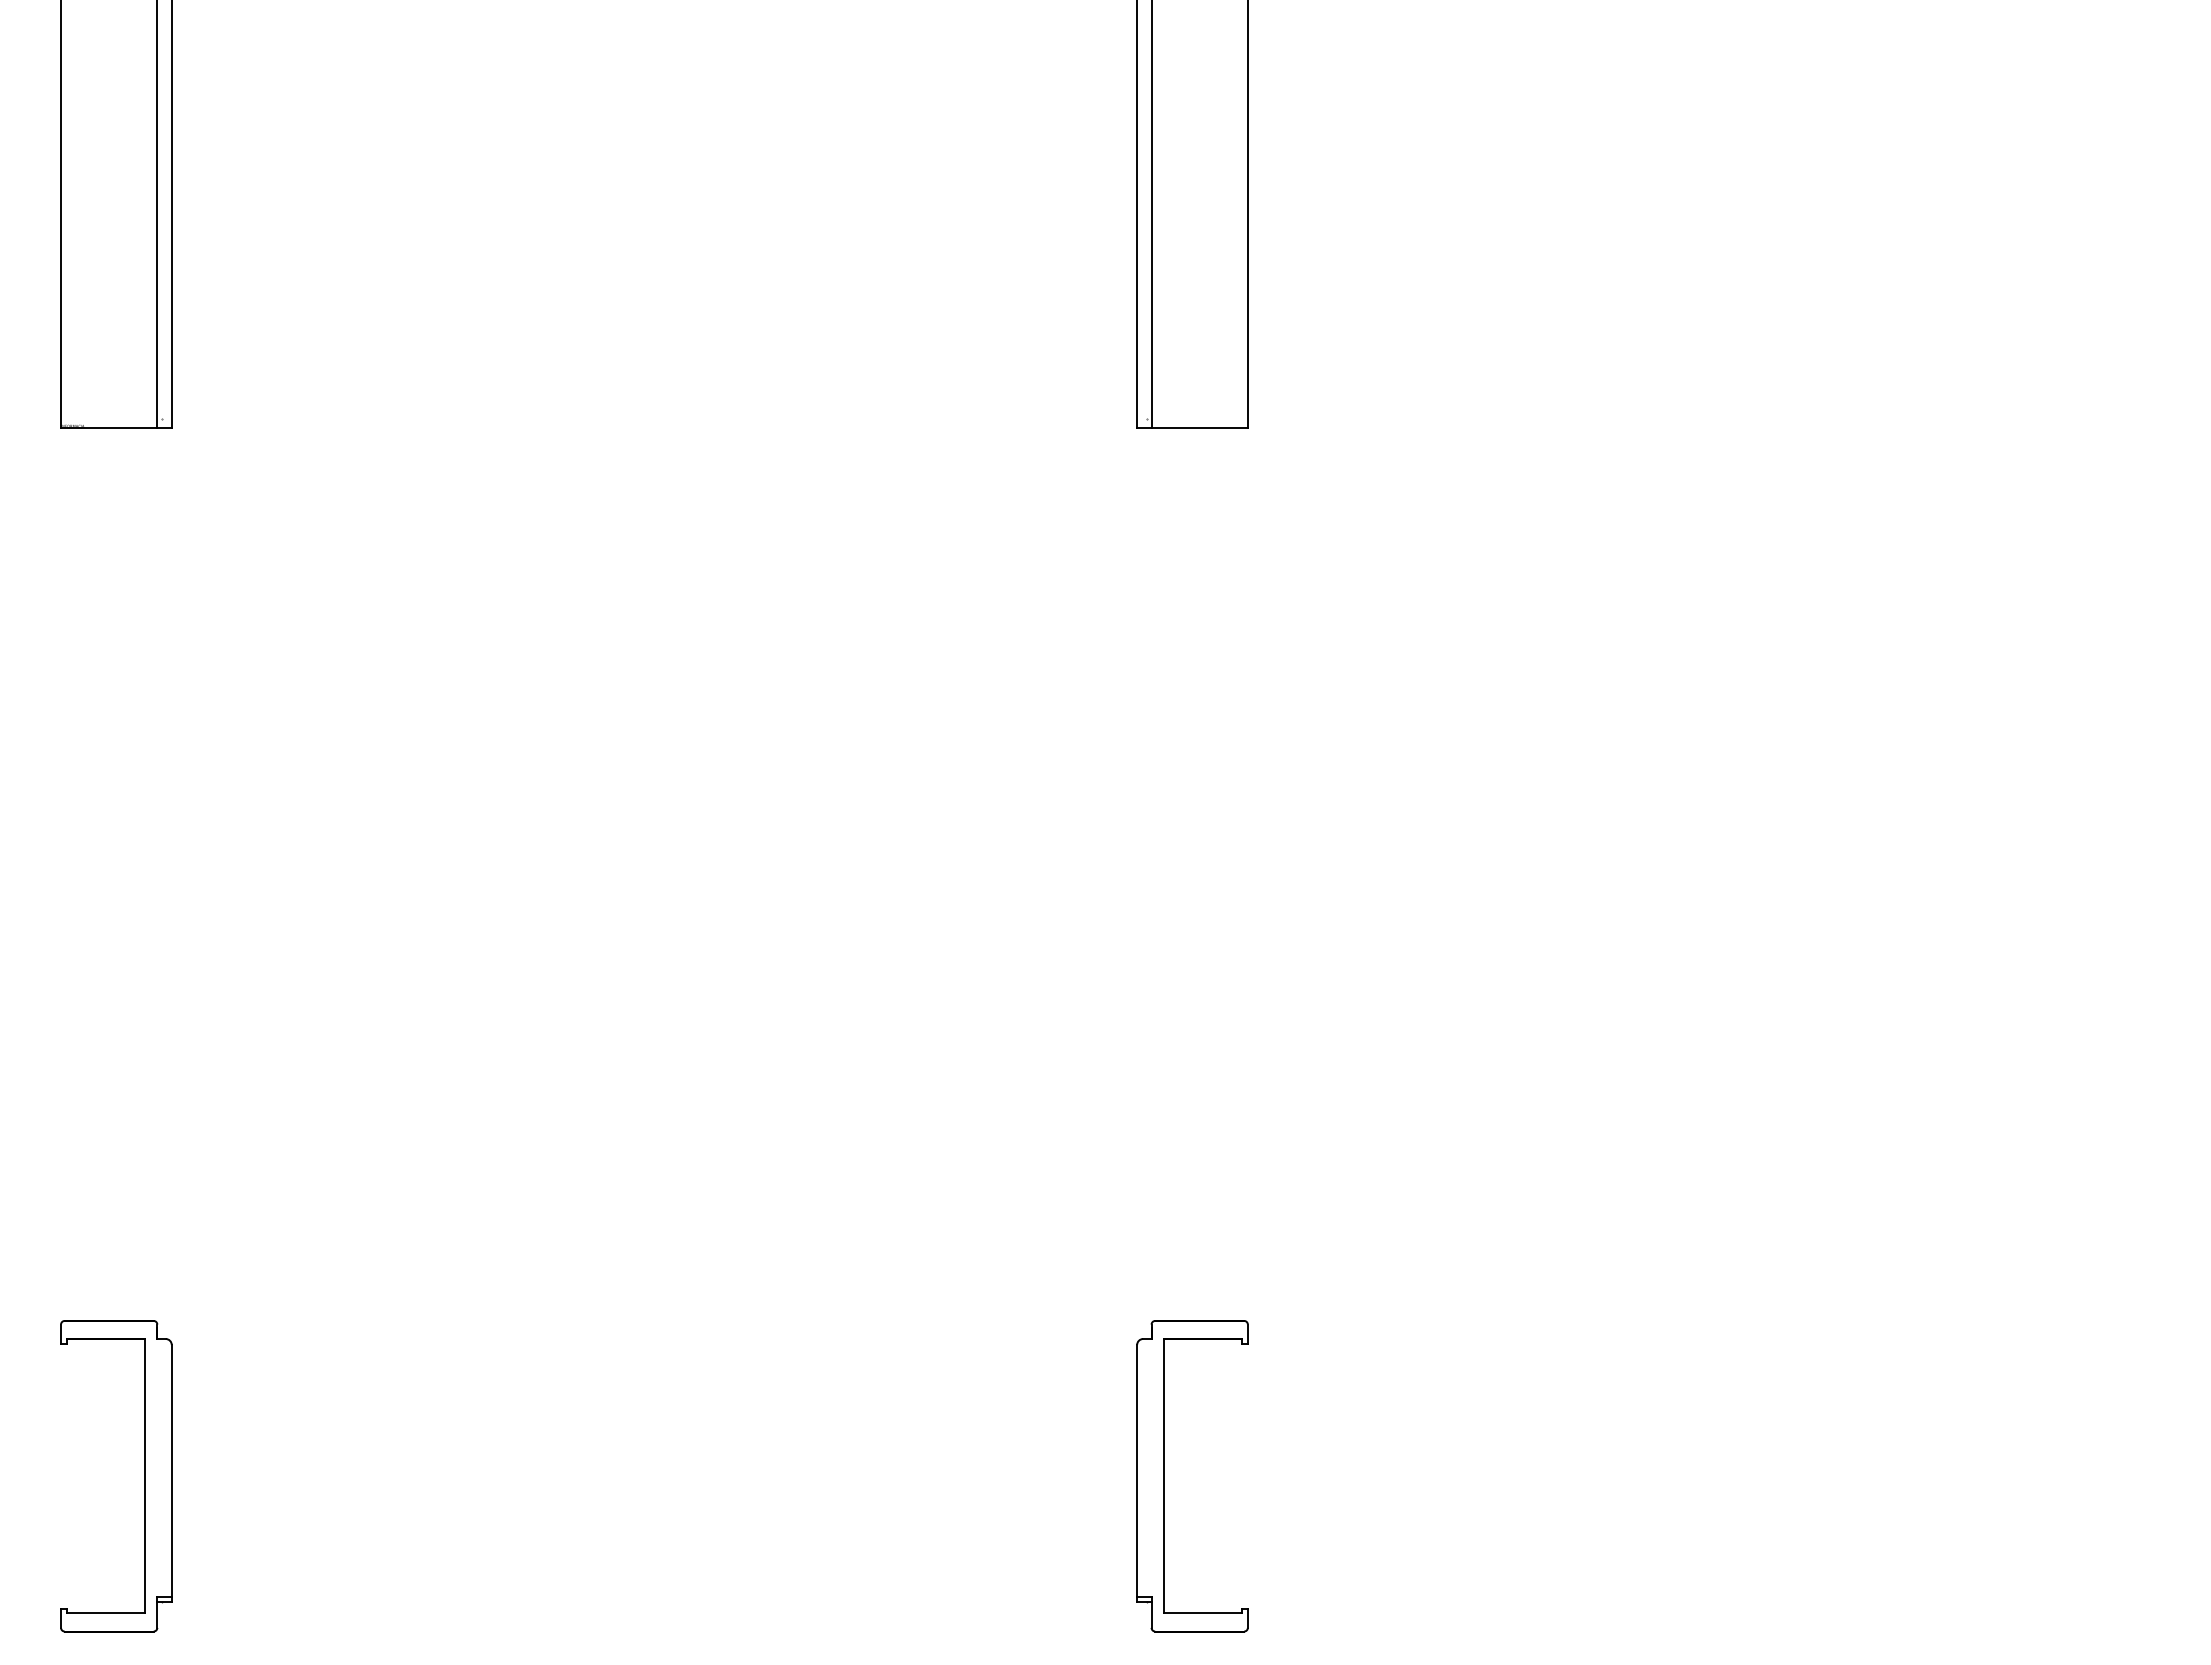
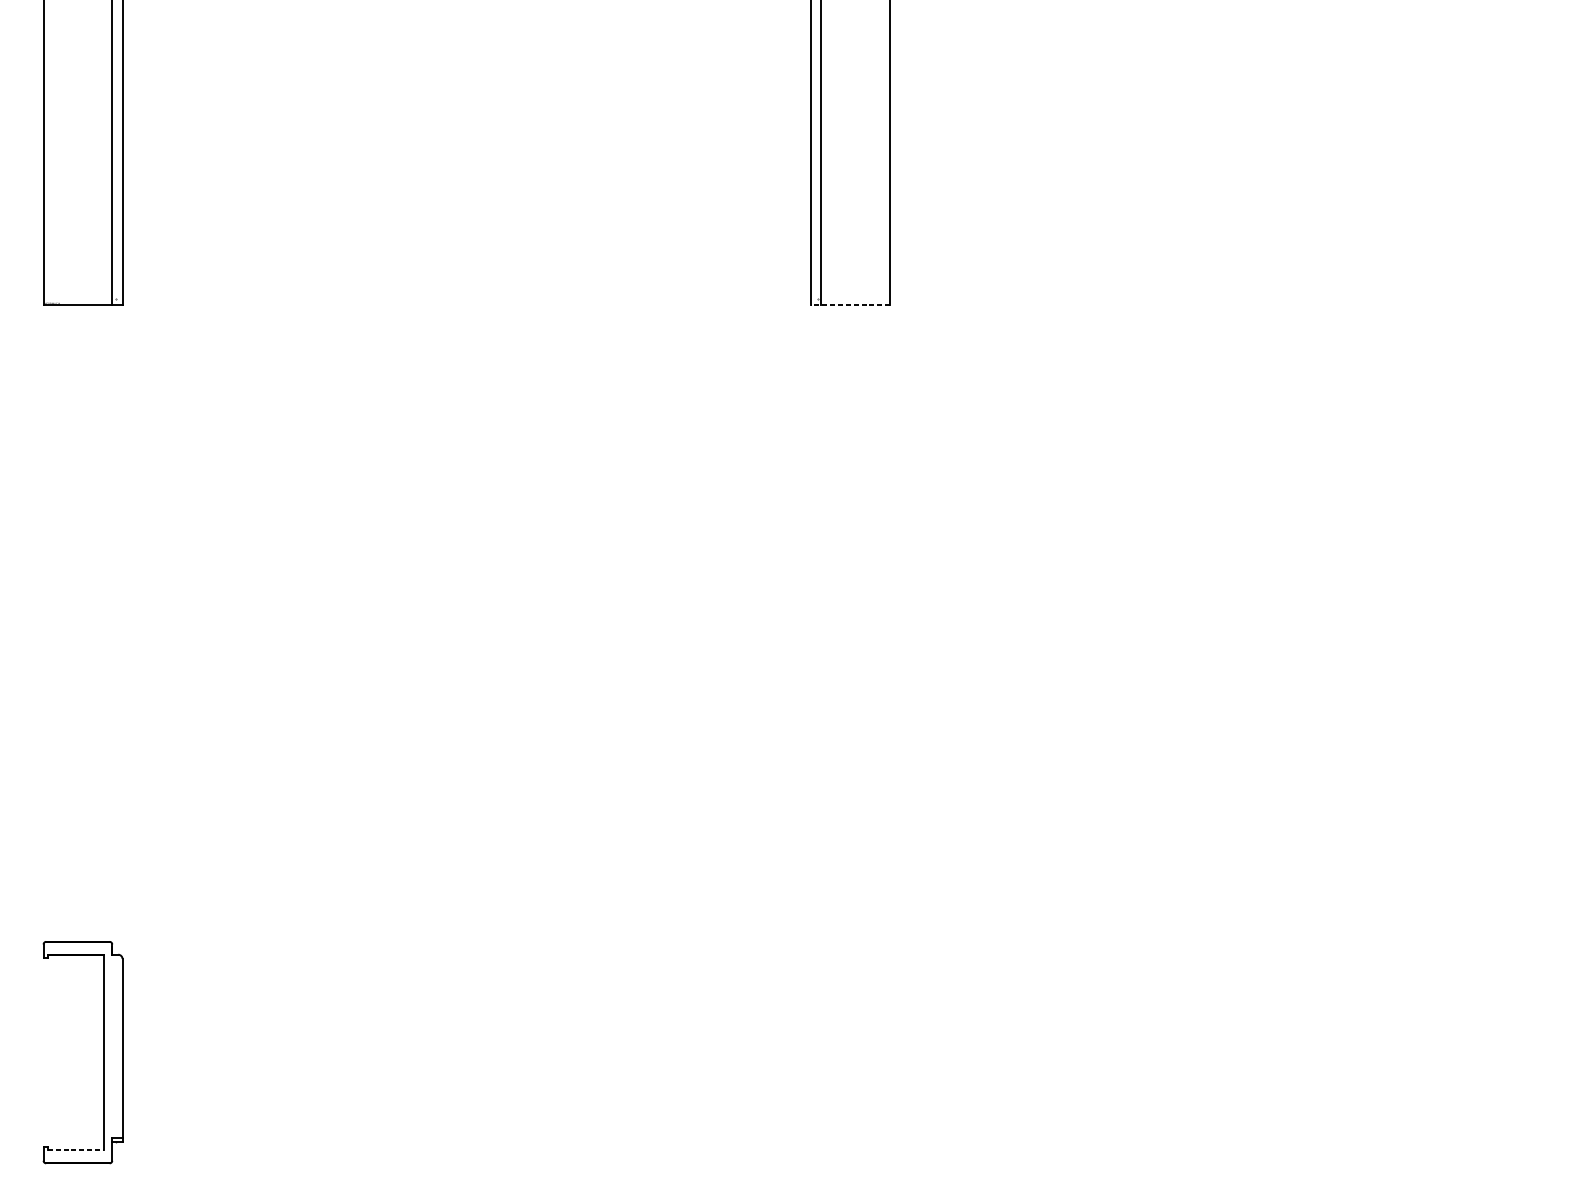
line: (1192, 427) -> (850, 304), solid -> dashed
part: (1164, 1476) -> (830, 1052), removed
line: (106, 1613) -> (76, 1150), solid -> dashed

